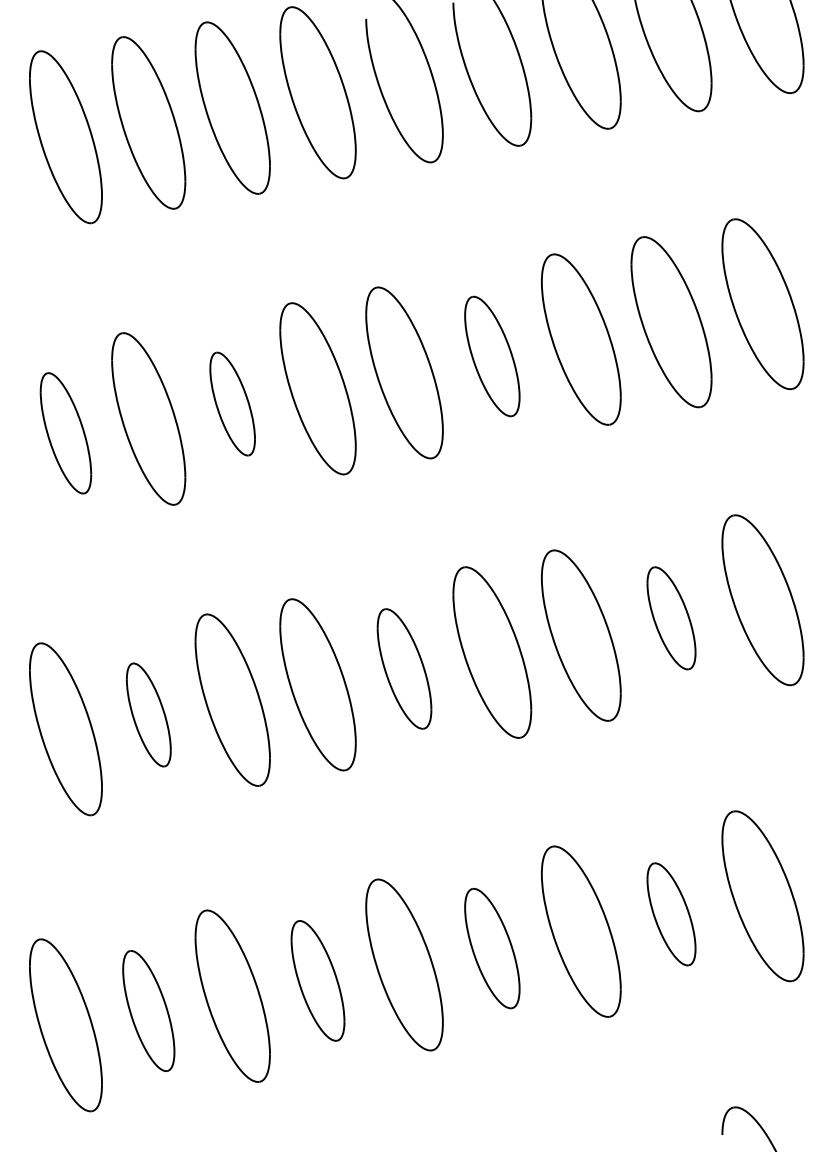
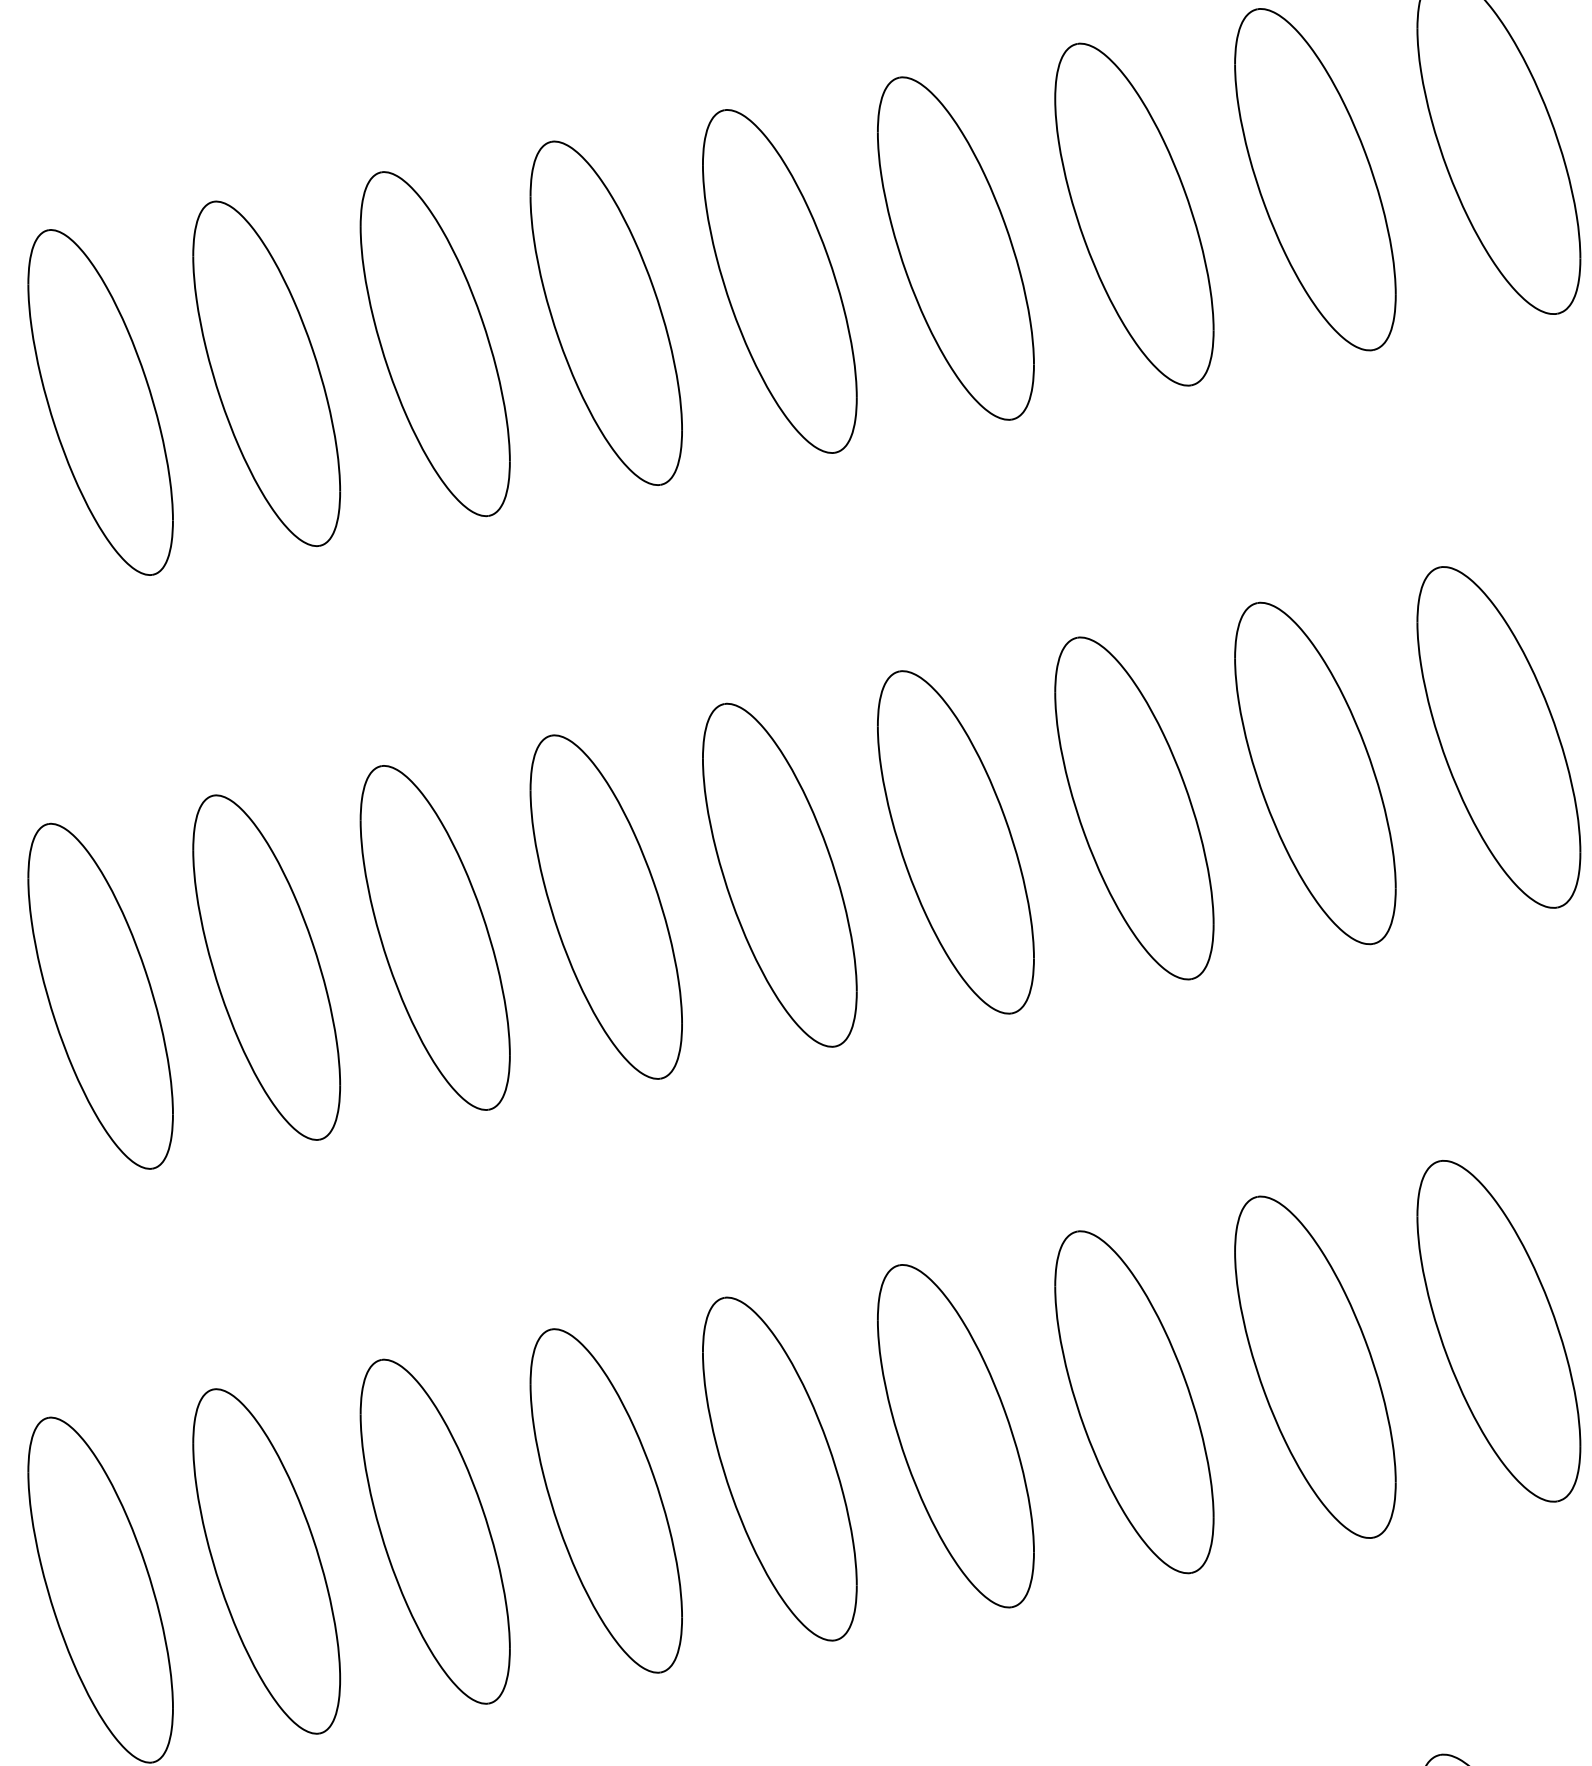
part: (492, 356) -> (956, 248), size x1.43
part: (232, 403) -> (434, 342), size x1.67
part: (65, 433) -> (99, 402), size x1.43
part: (671, 618) -> (1315, 774), size x1.67
part: (404, 668) -> (779, 874), size x1.43
part: (148, 714) -> (266, 966), size x1.67
part: (671, 914) -> (1315, 1367), size x1.67
part: (492, 948) -> (956, 1435), size x1.43
part: (317, 980) -> (605, 1500), size x1.43
part: (148, 1010) -> (266, 1560), size x1.43

